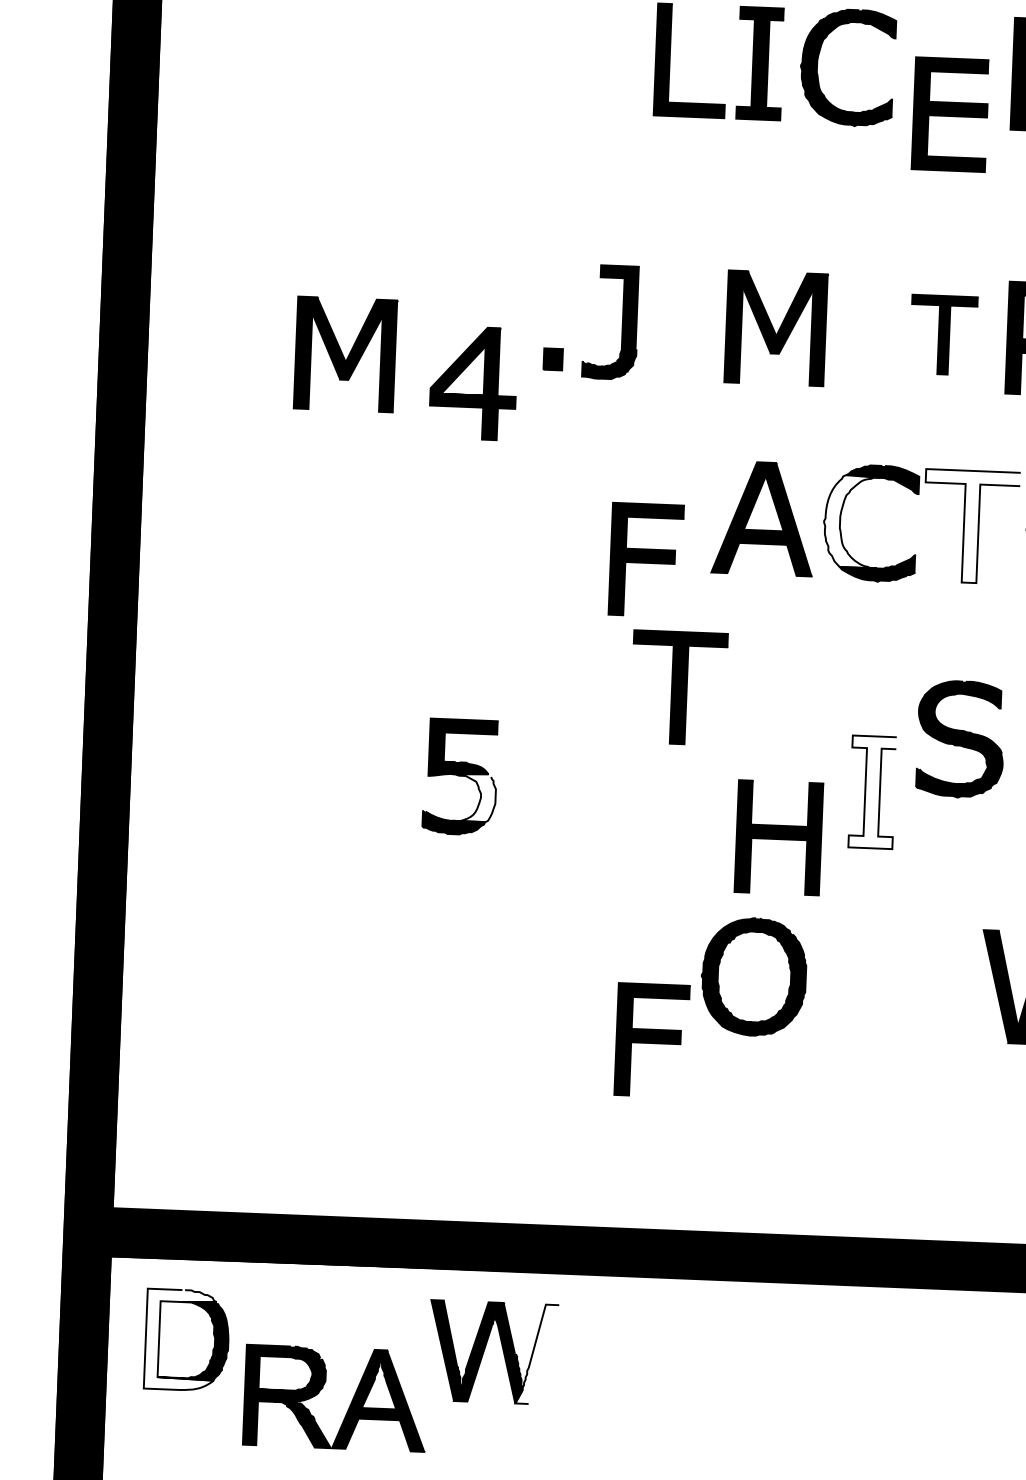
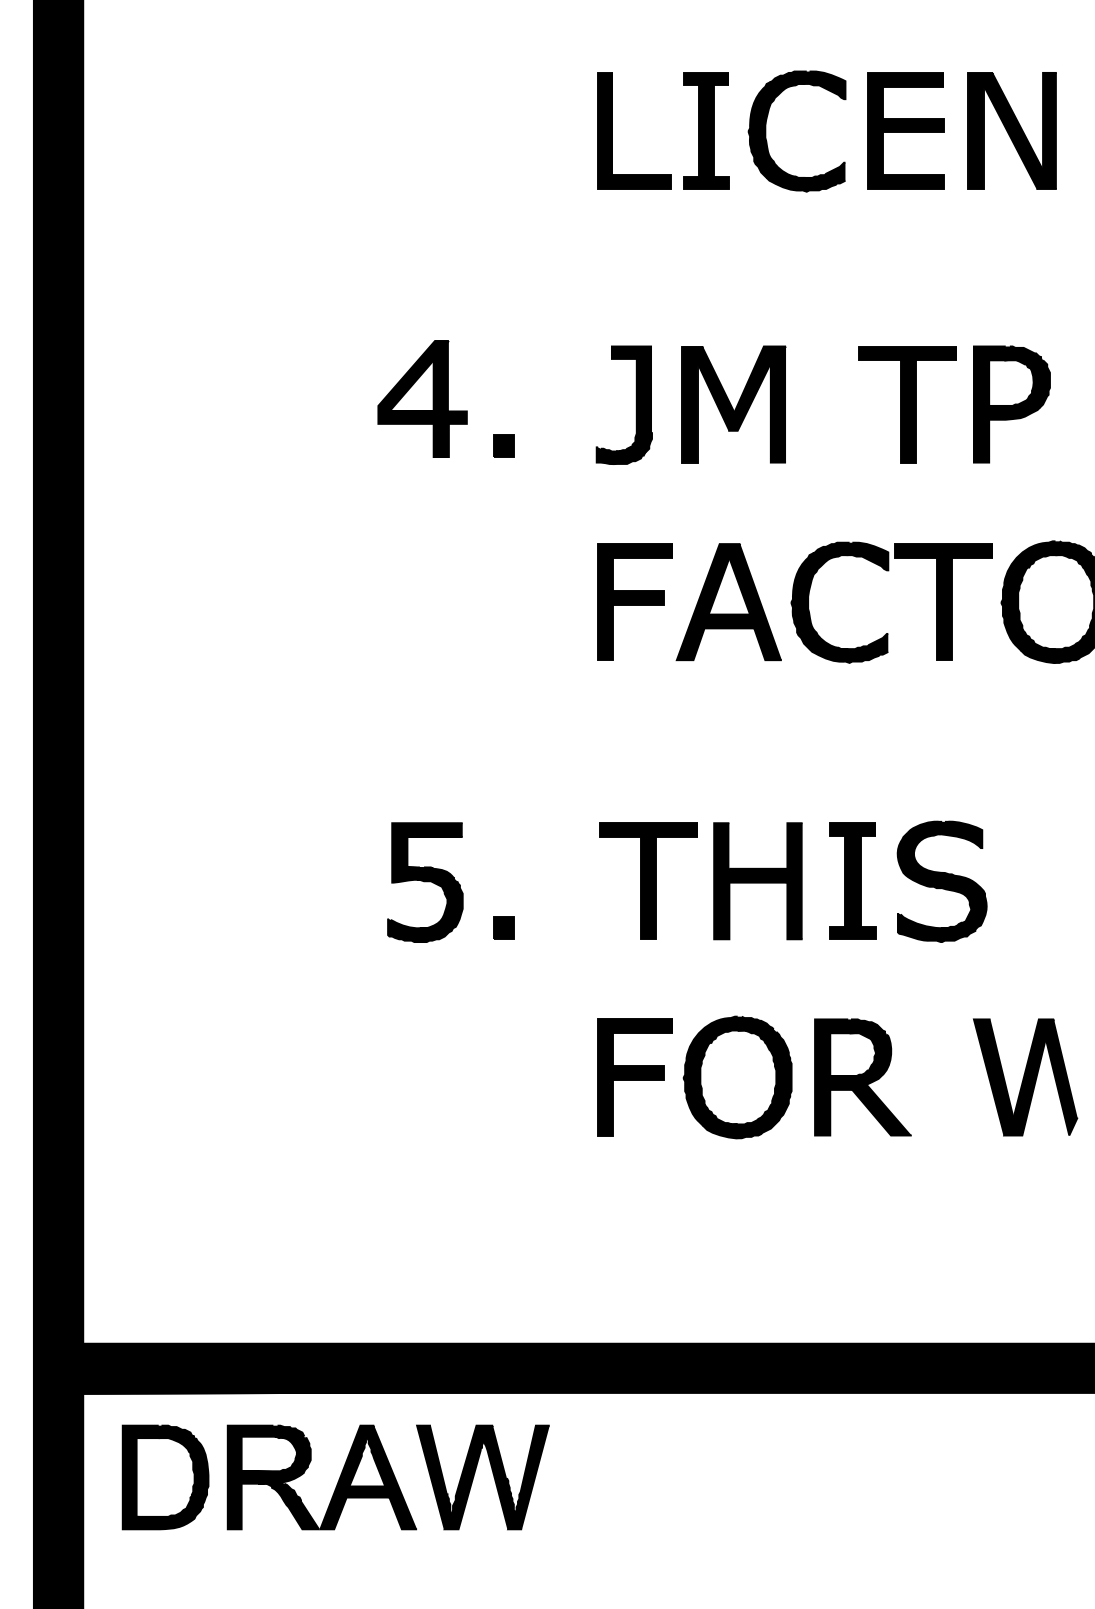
part: (950, 114) -> (905, 130), moved
part: (621, 322) -> (635, 404), moved
part: (943, 335) -> (907, 404), size x1.43
part: (345, 354) -> (288, 449), removed
part: (473, 382) -> (422, 398), moved
fill: (851, 521) -> (819, 601), added
fill: (971, 527) -> (944, 602), added
part: (645, 559) -> (634, 601), moved
part: (679, 687) -> (648, 880), moved
part: (960, 739) -> (941, 881), moved
fill: (872, 792) -> (852, 881), added
fill: (473, 797) -> (439, 903), added
part: (533, 823) -> (503, 927), added
part: (778, 838) -> (757, 881), moved
part: (874, 981) -> (862, 1077), added
part: (651, 1040) -> (634, 1077), moved
fill: (180, 1340) -> (158, 1477), added
fill: (536, 1354) -> (528, 1477), added
part: (323, 1388) -> (308, 1467), moved

